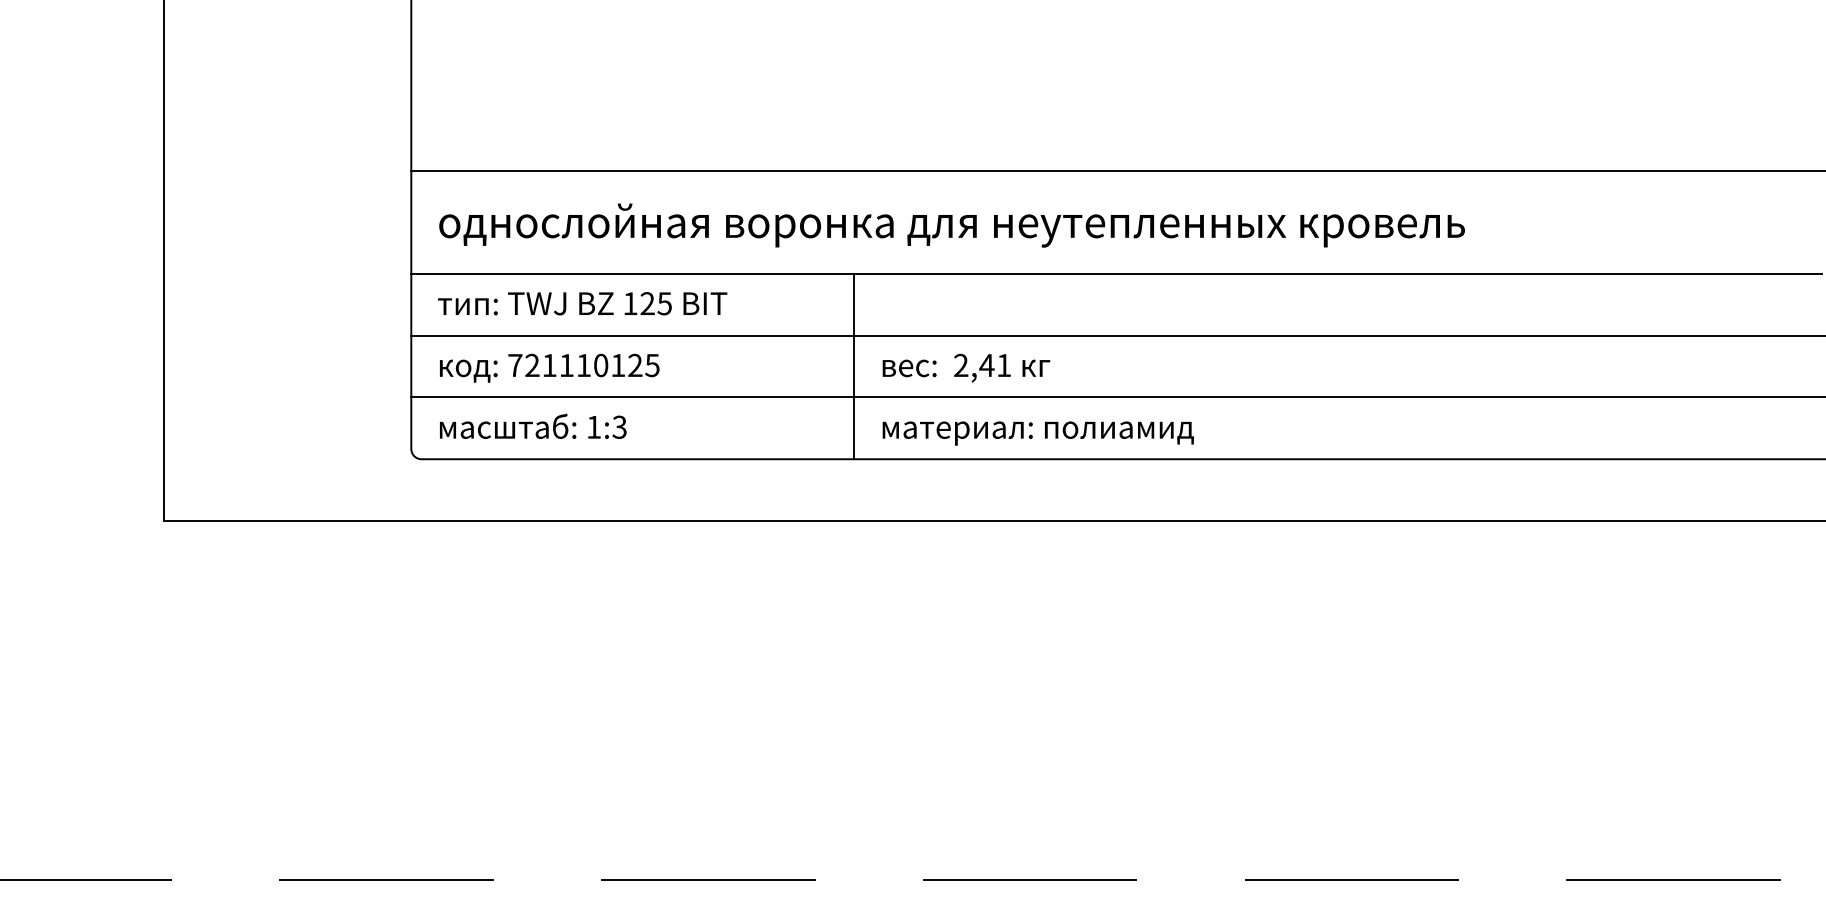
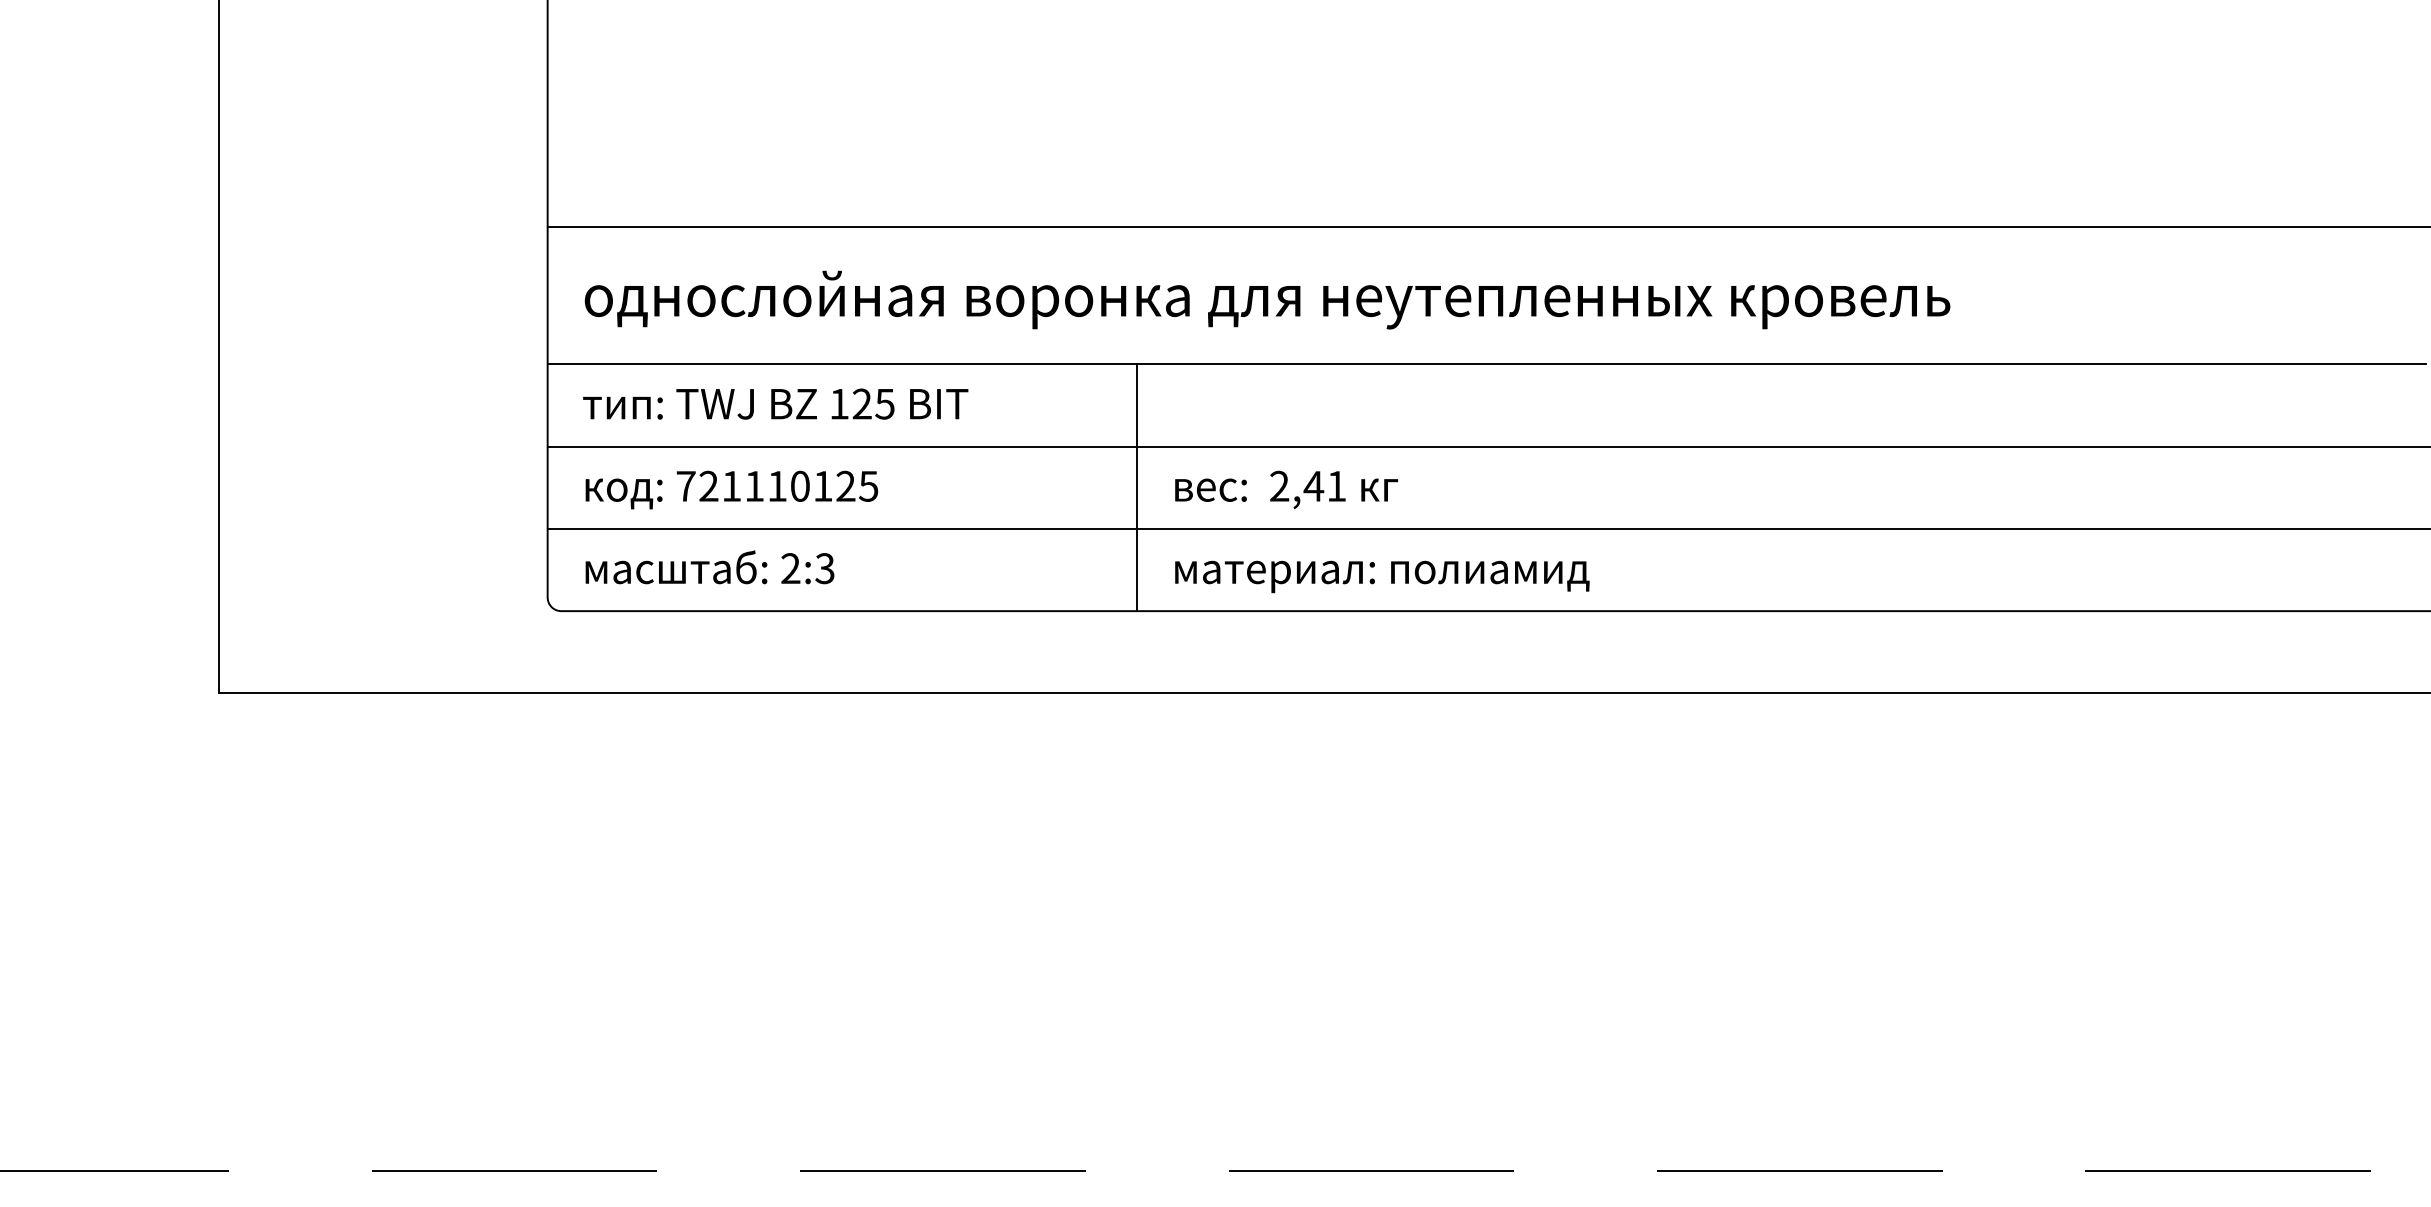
text: (593, 427) -> (790, 568), 1:3 -> 2:3

